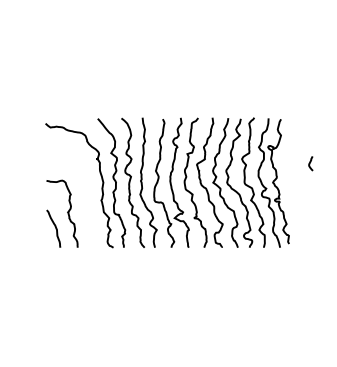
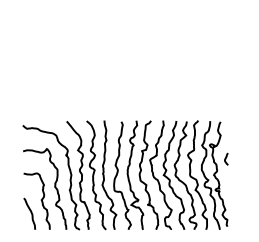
curve: (310, 163) -> (226, 159), moved
curve: (83, 197) -> (54, 187), added

